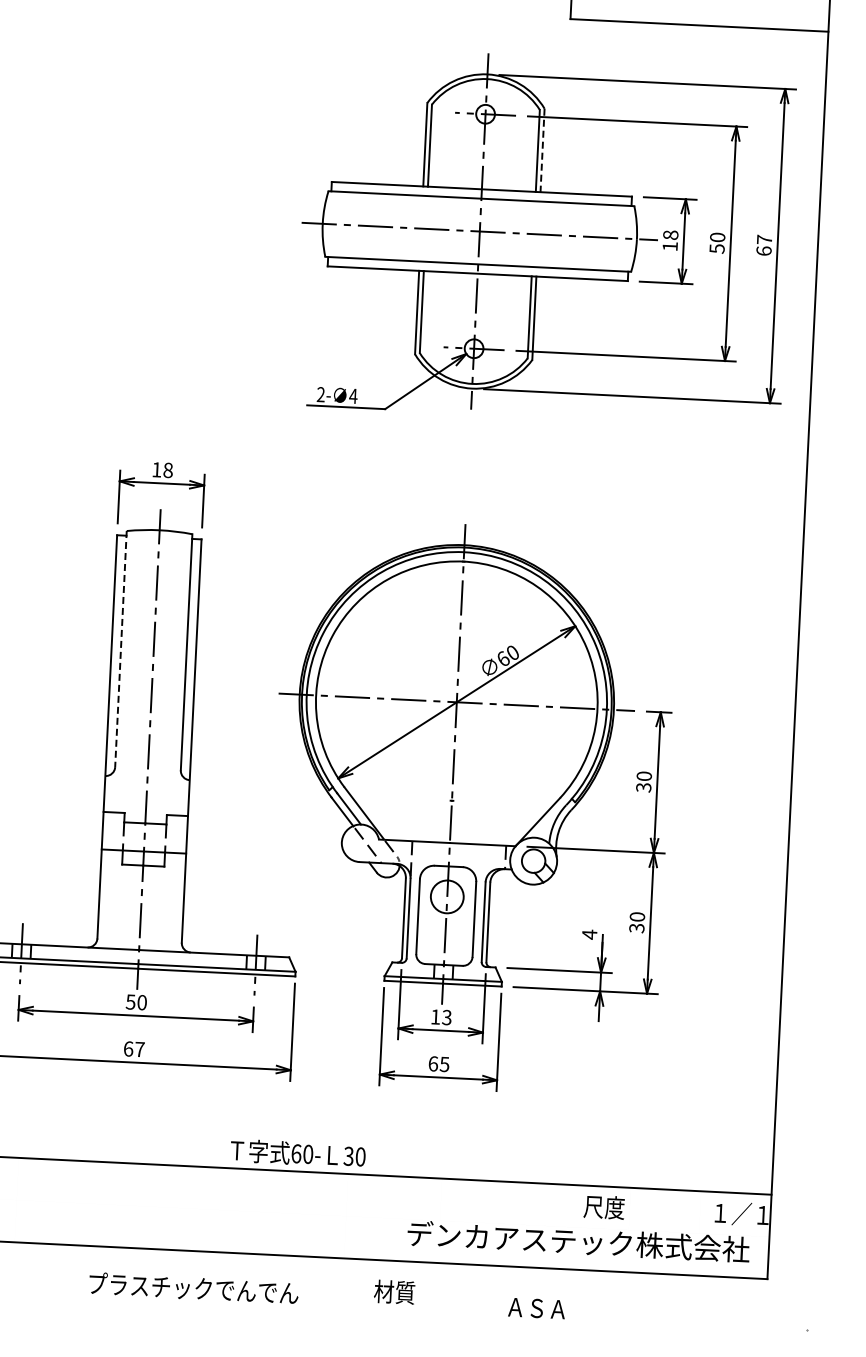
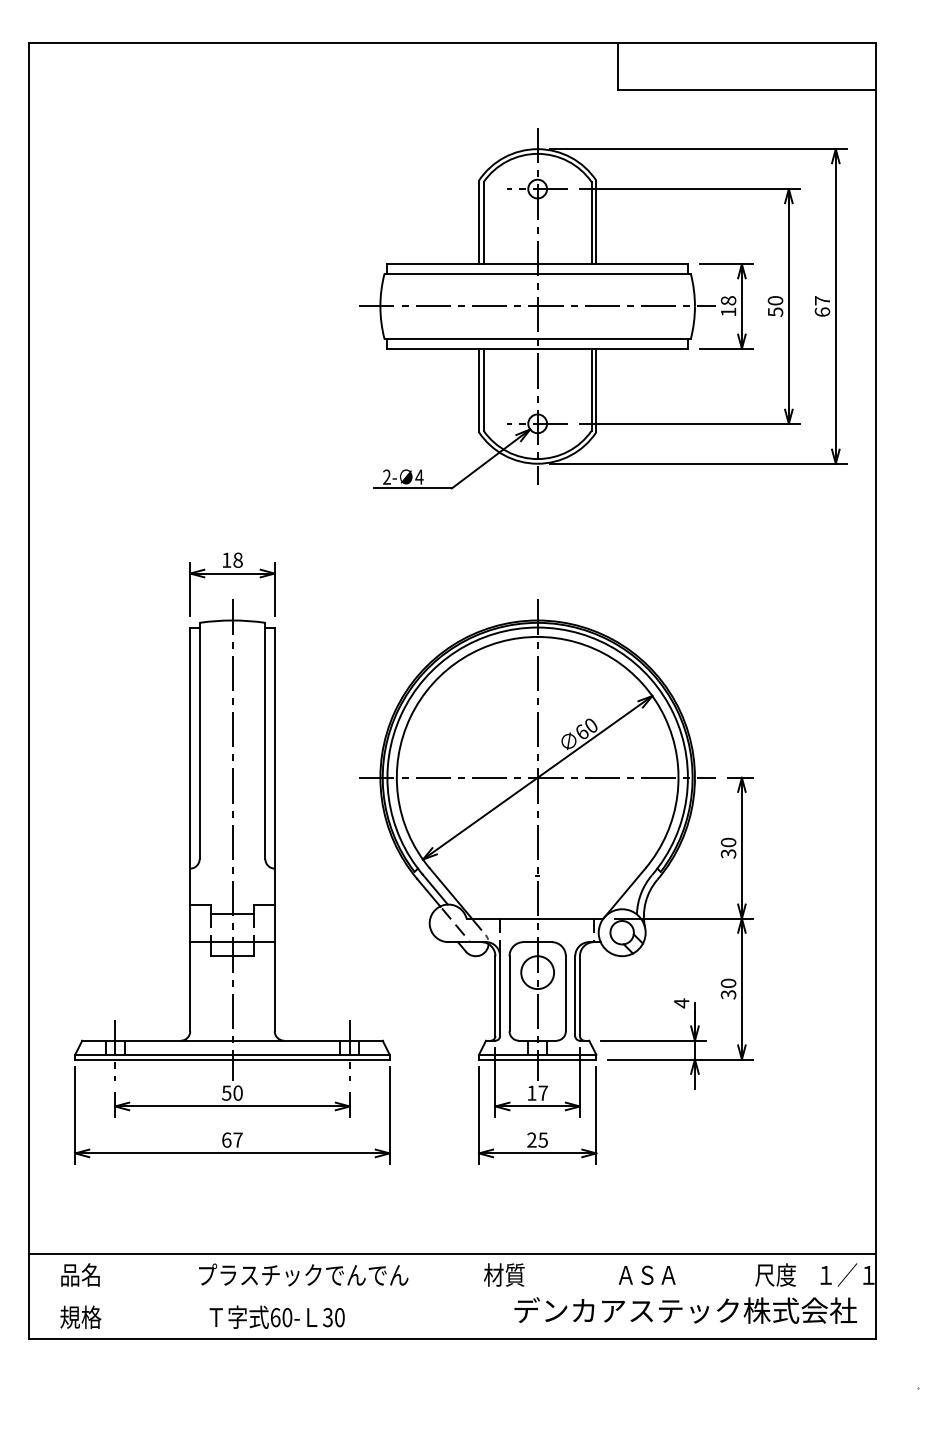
line: (542, 150) -> (596, 222), dashed -> solid
line: (120, 649) -> (199, 741), dashed -> solid
text: (446, 1016) -> (542, 1092), 13 -> 17
text: (432, 1063) -> (531, 1139), 65 -> 25
text: (297, 1152) -> (276, 1316), moved
text: (604, 1206) -> (775, 1274), moved
text: (193, 1287) -> (303, 1274), moved
text: (394, 1291) -> (504, 1274), moved
text: (536, 1307) -> (646, 1274), moved

